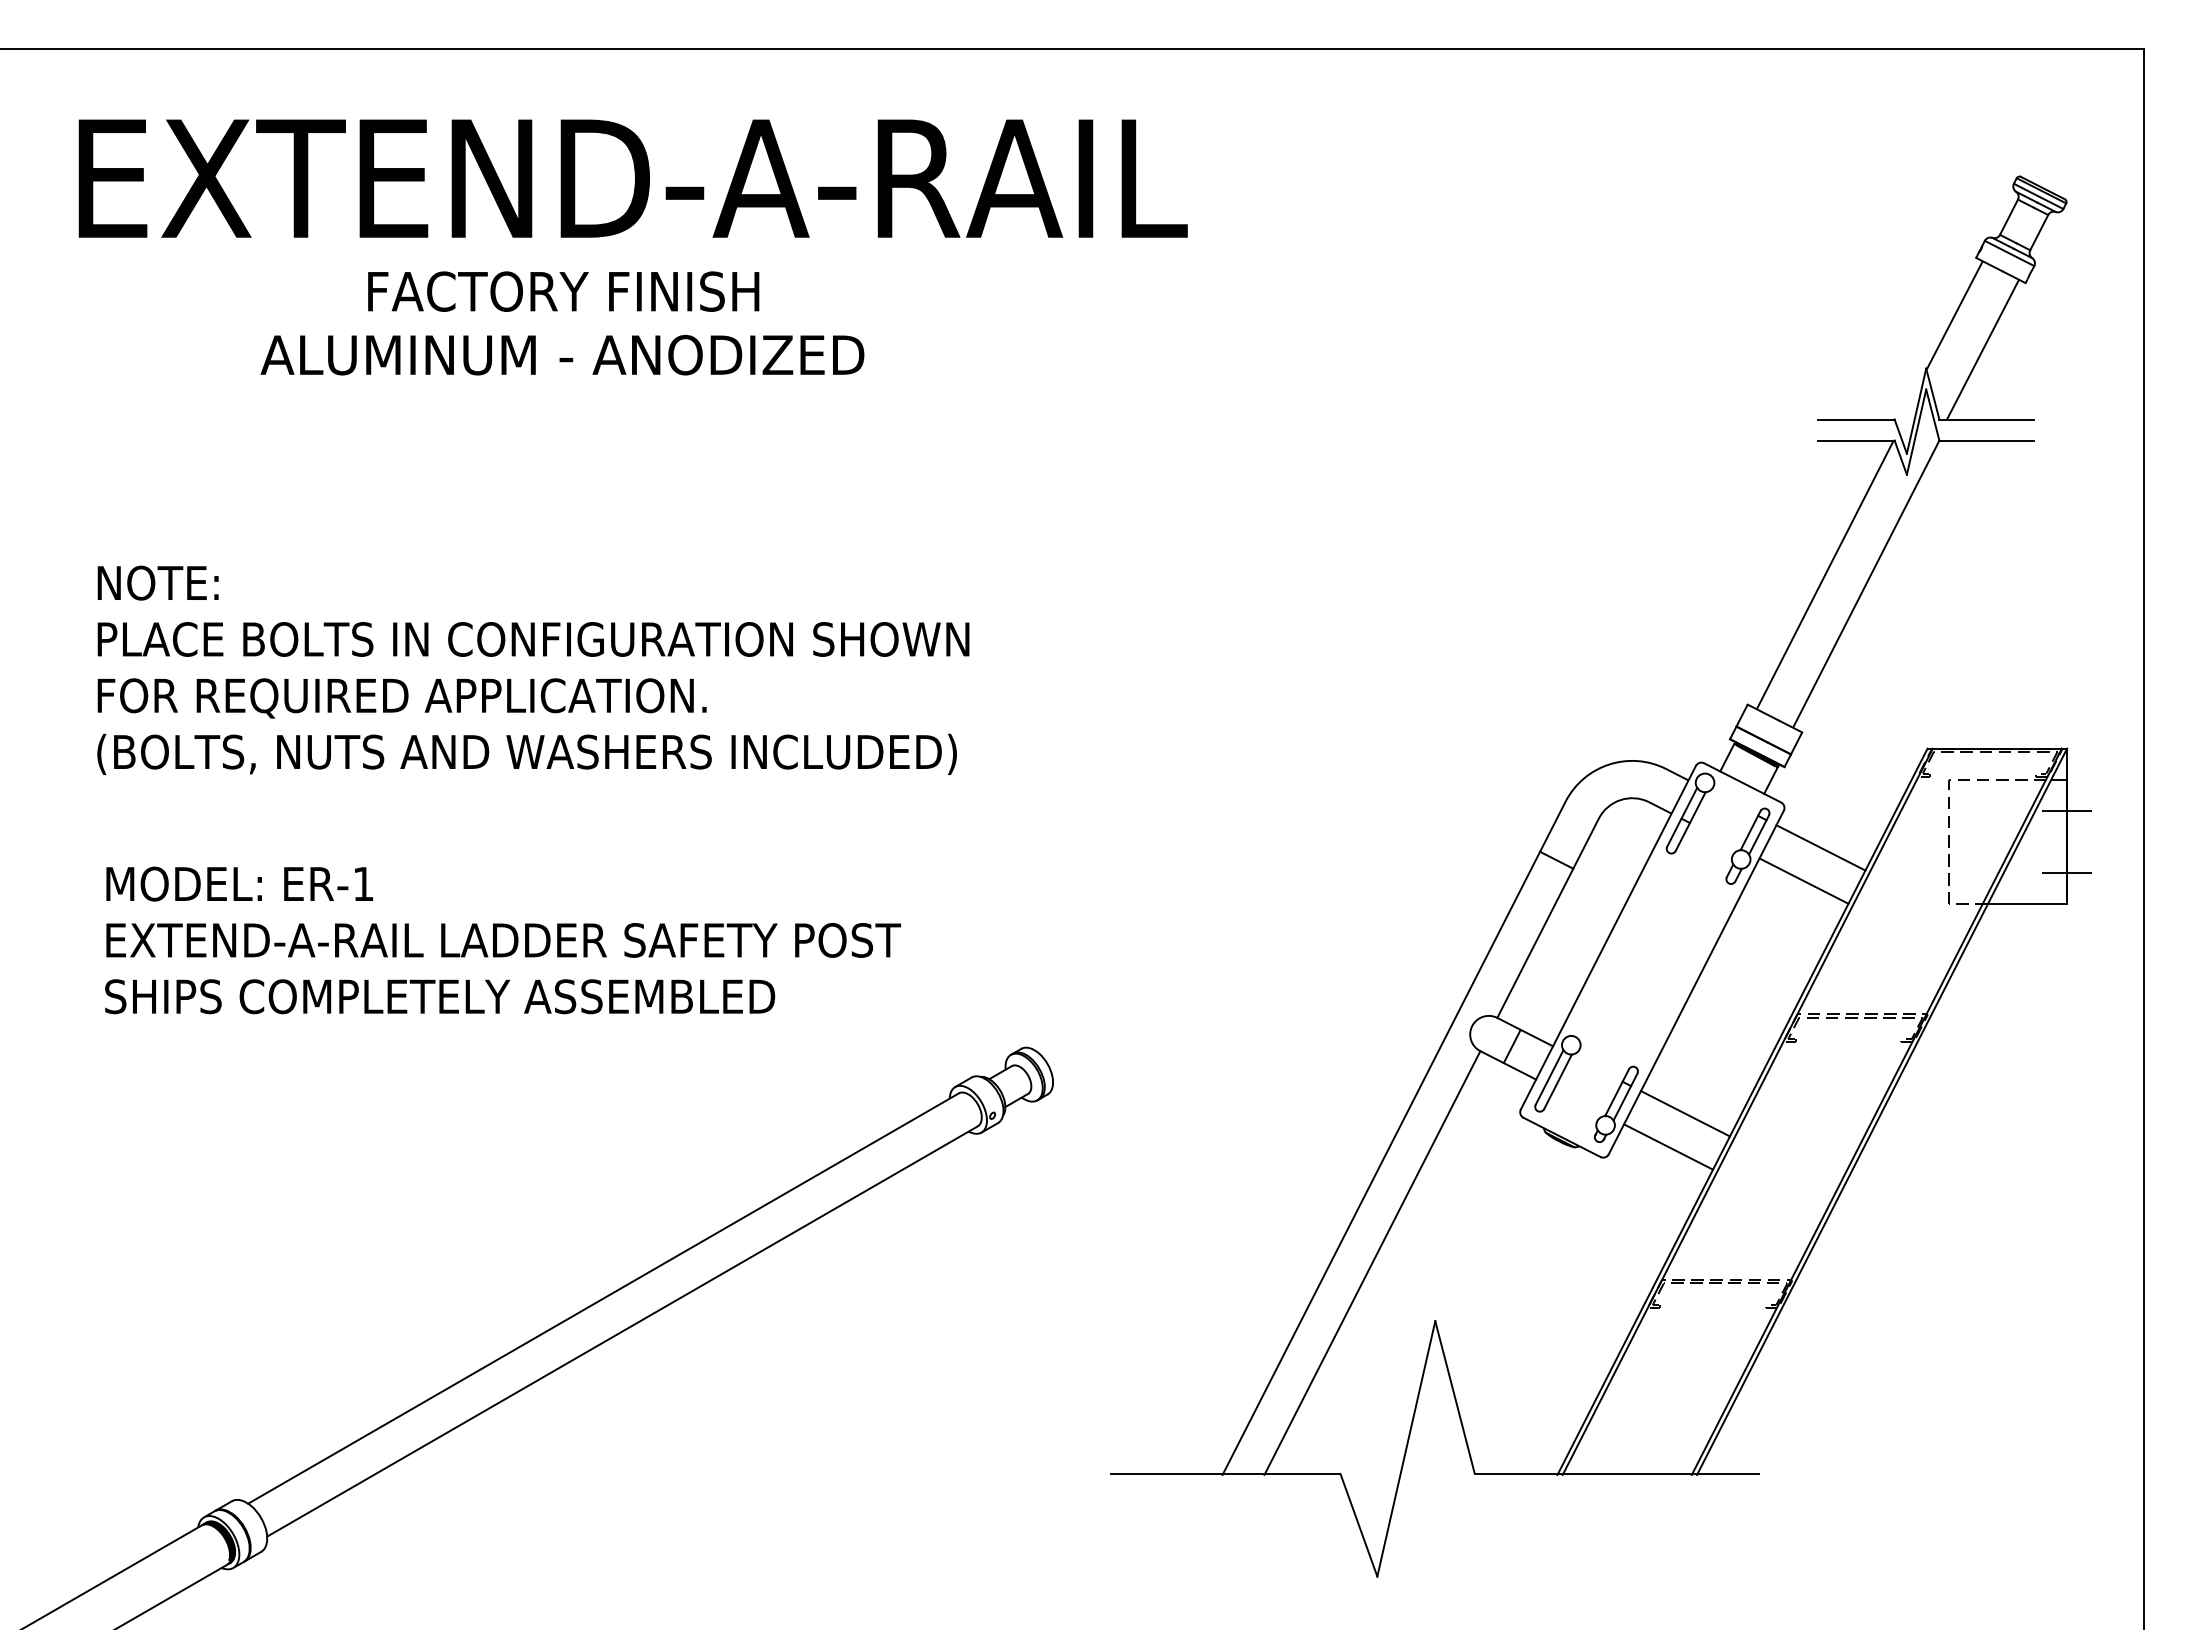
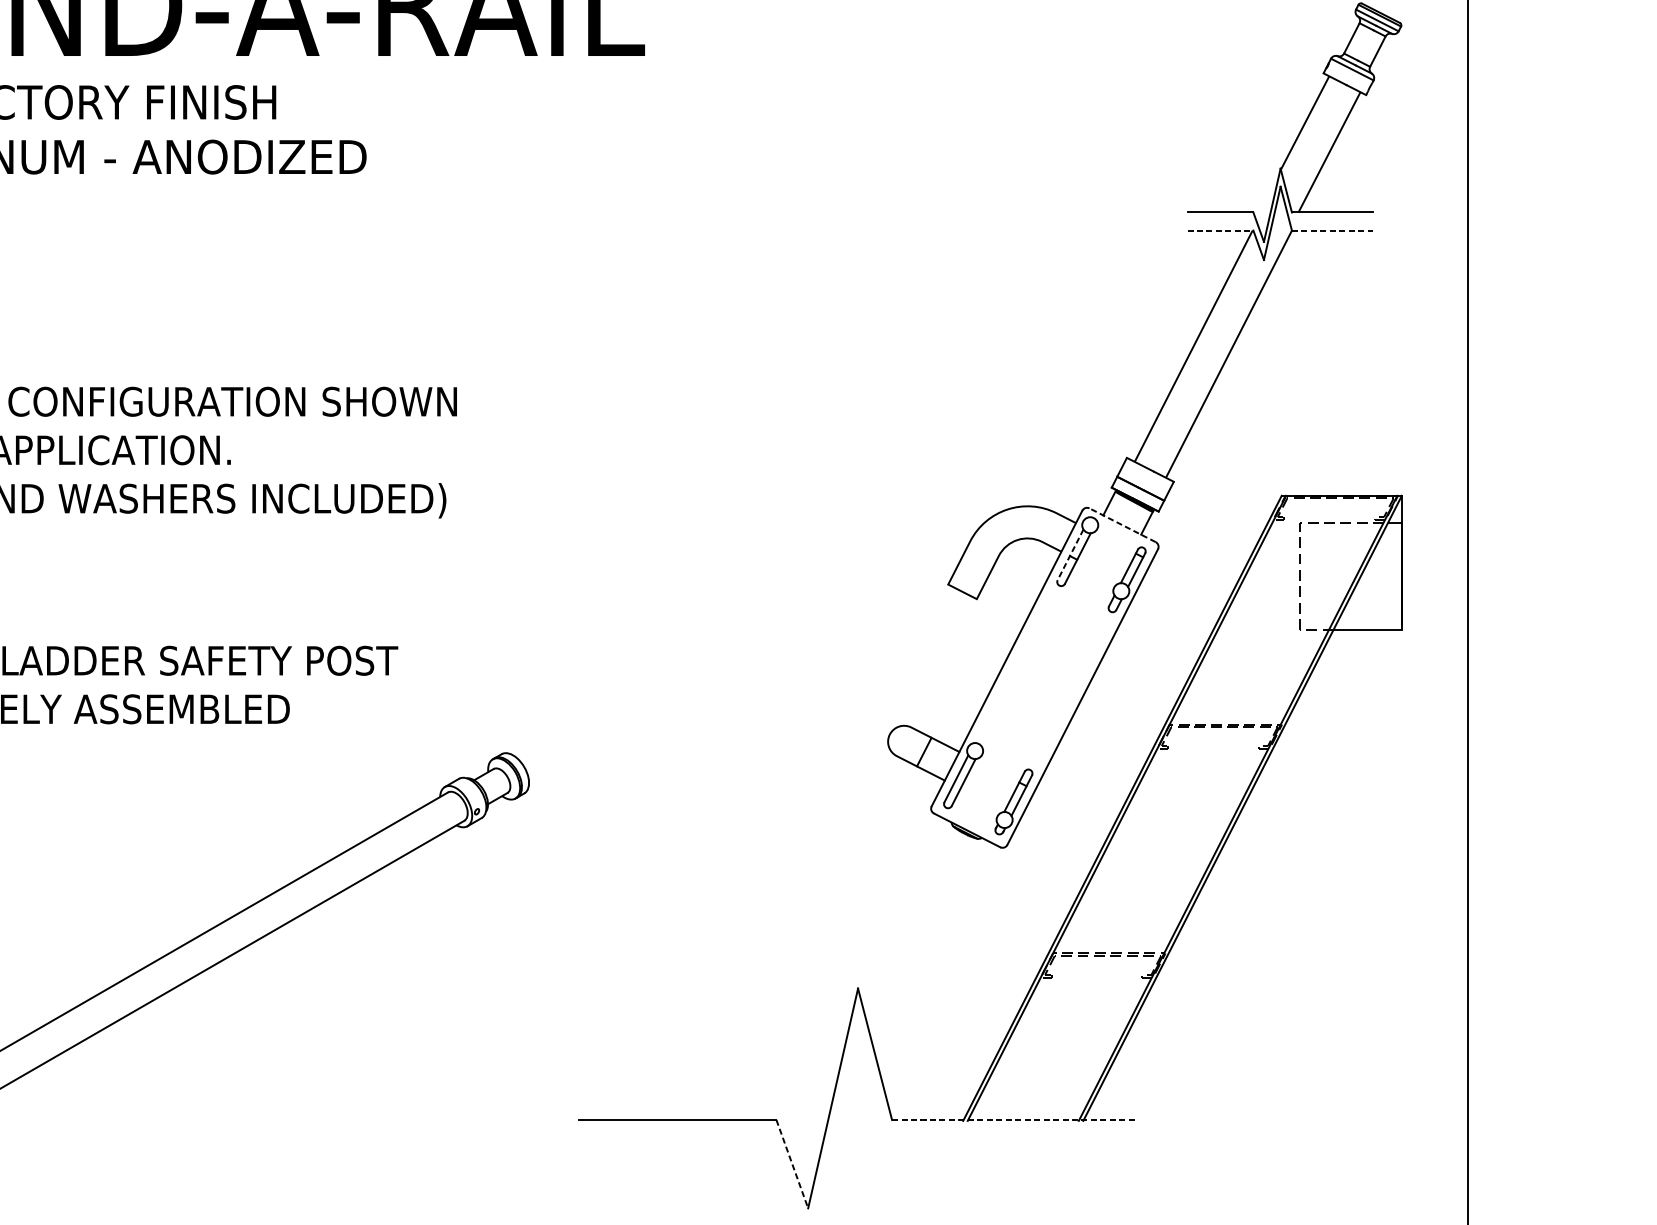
line: (1856, 440) -> (1220, 230), solid -> dashed
line: (1987, 440) -> (1333, 230), solid -> dashed
line: (1742, 782) -> (1122, 524), solid -> dashed
line: (2066, 810) -> (1401, 549), removed
line: (1682, 817) -> (1070, 555), solid -> dashed
line: (1820, 847) -> (1189, 580), removed
line: (2066, 873) -> (1401, 603), removed
line: (1803, 880) -> (1174, 609), removed
line: (1535, 942) -> (944, 662), removed
line: (1684, 1113) -> (1072, 809), removed
line: (1668, 1146) -> (1058, 838), removed
line: (1381, 1162) -> (811, 851), removed
line: (1372, 1262) -> (804, 938), removed
line: (1616, 1473) -> (1014, 1119), solid -> dashed
line: (1358, 1525) -> (791, 1164), solid -> dashed

